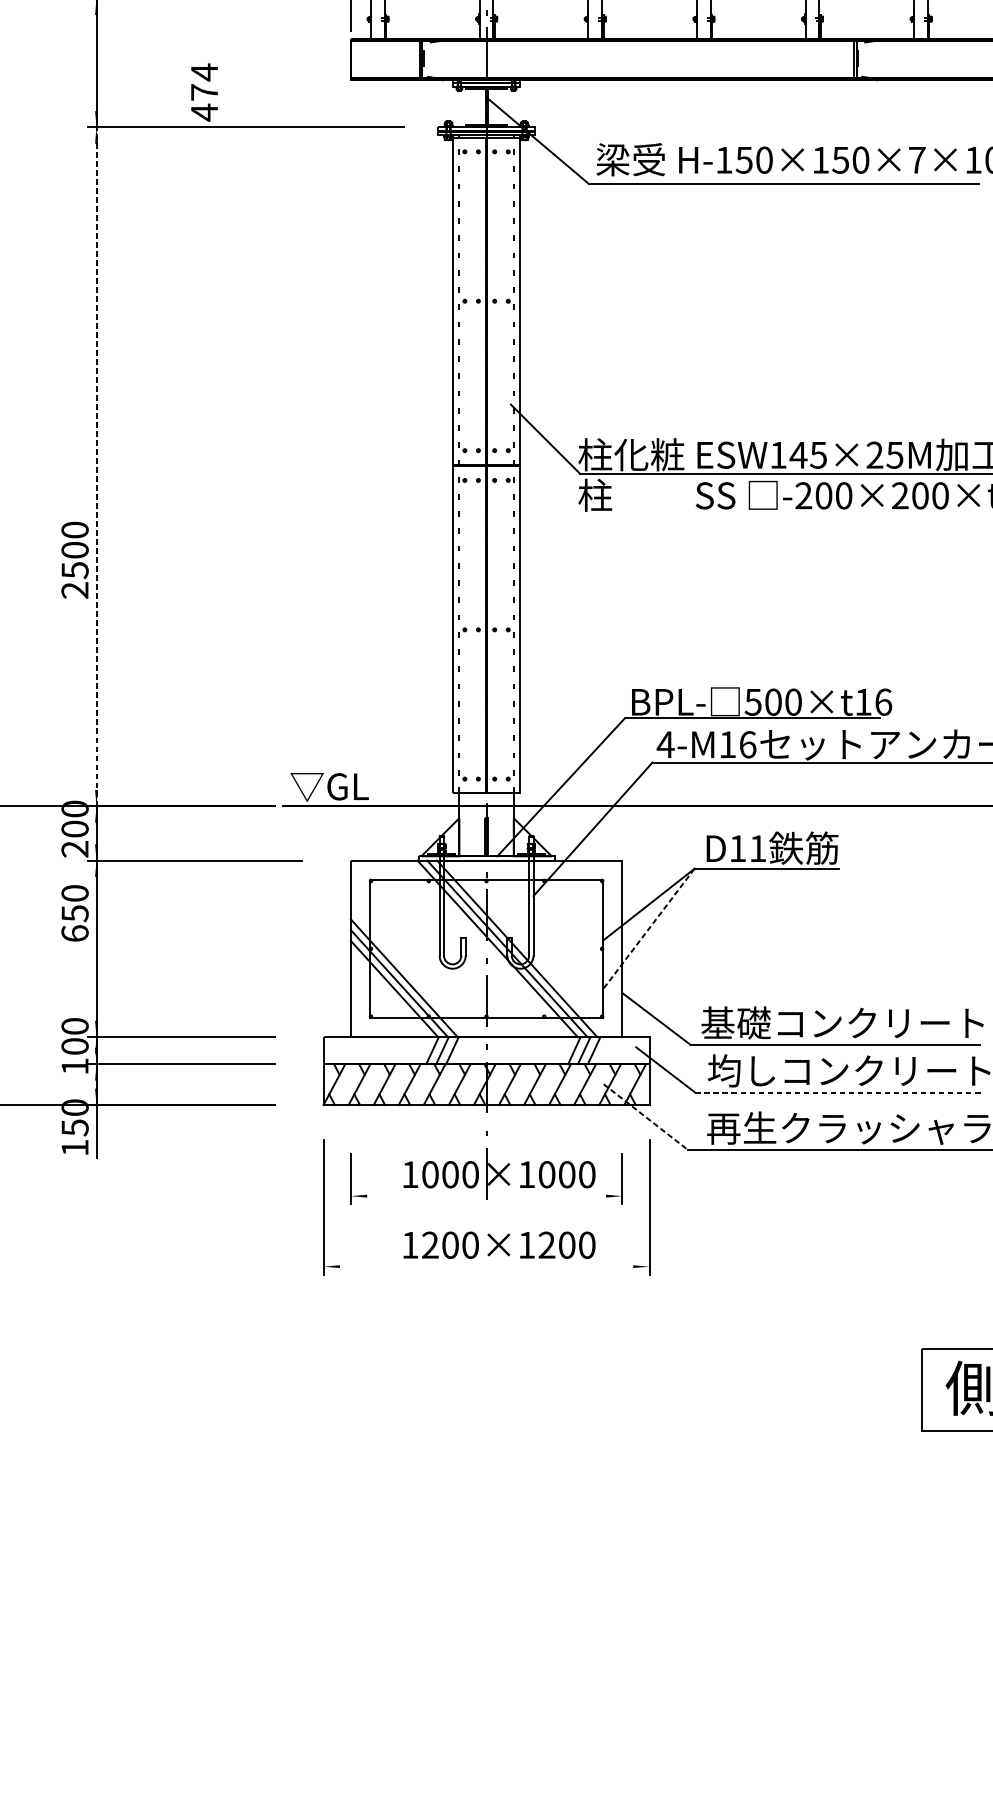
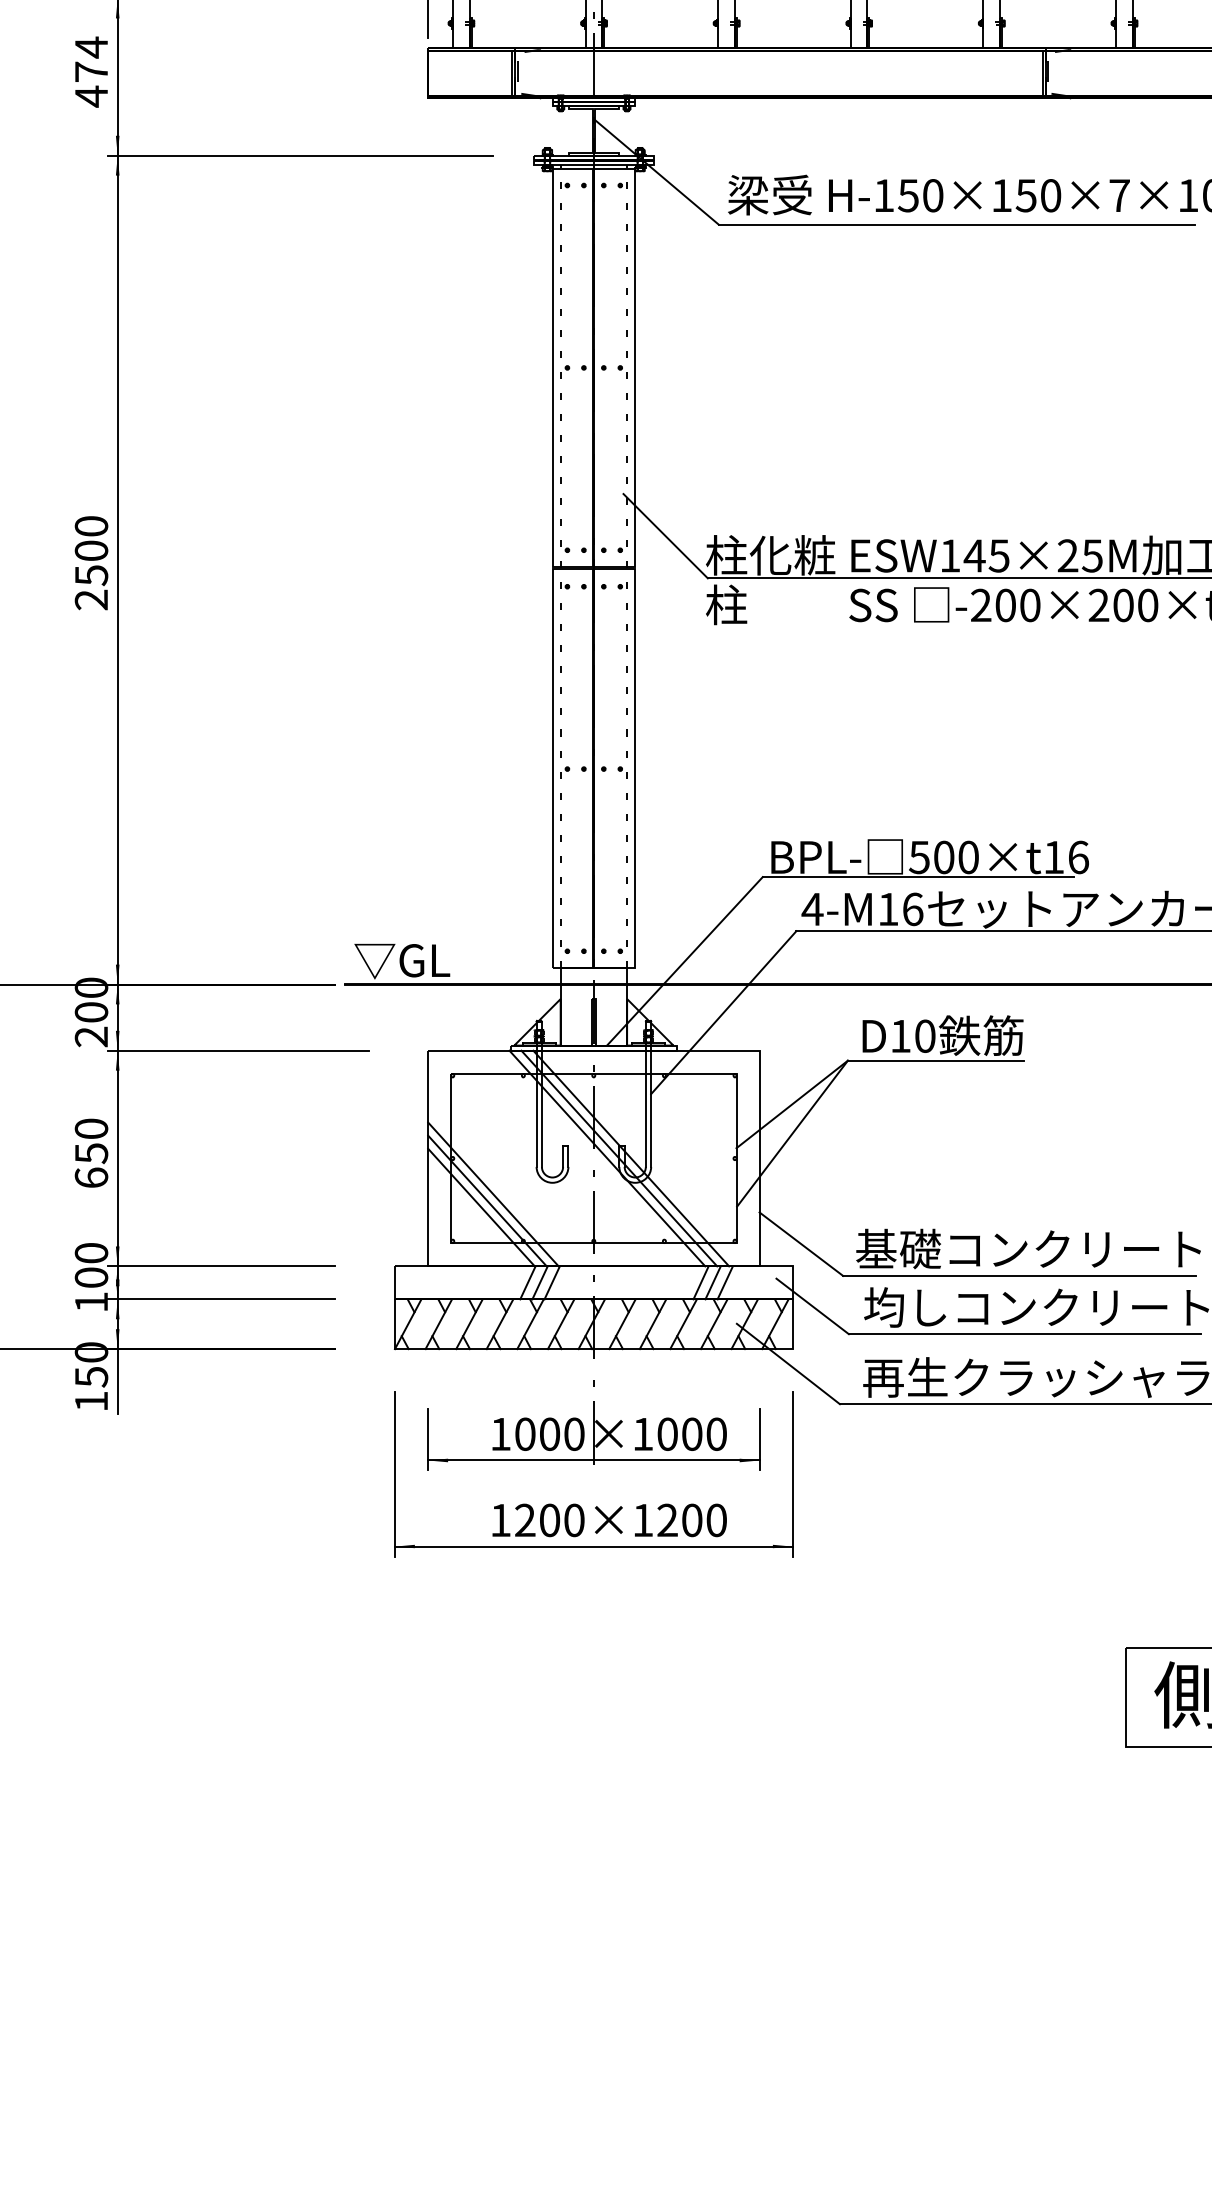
text: (204, 92) -> (91, 71), moved
line: (96, 466) -> (117, 569), dashed -> solid
text: (75, 560) -> (91, 563), moved
text: (758, 848) -> (925, 1035), D11 -> D10
text: (75, 912) -> (91, 1152), moved
line: (649, 928) -> (792, 1133), dashed -> solid
line: (840, 1092) -> (1025, 1334), dashed -> solid
line: (645, 1117) -> (788, 1364), dashed -> solid
line: (486, 1196) -> (593, 1460), added
line: (486, 1266) -> (593, 1546), added

